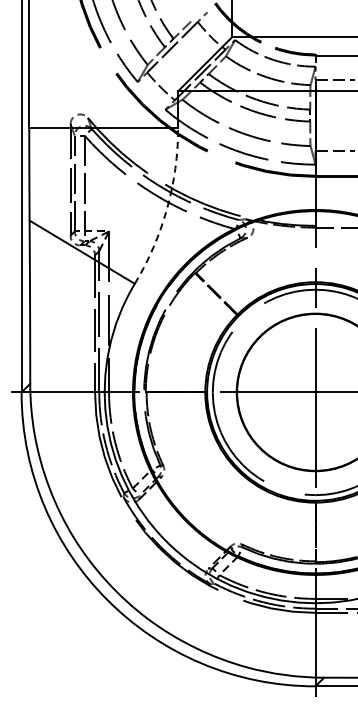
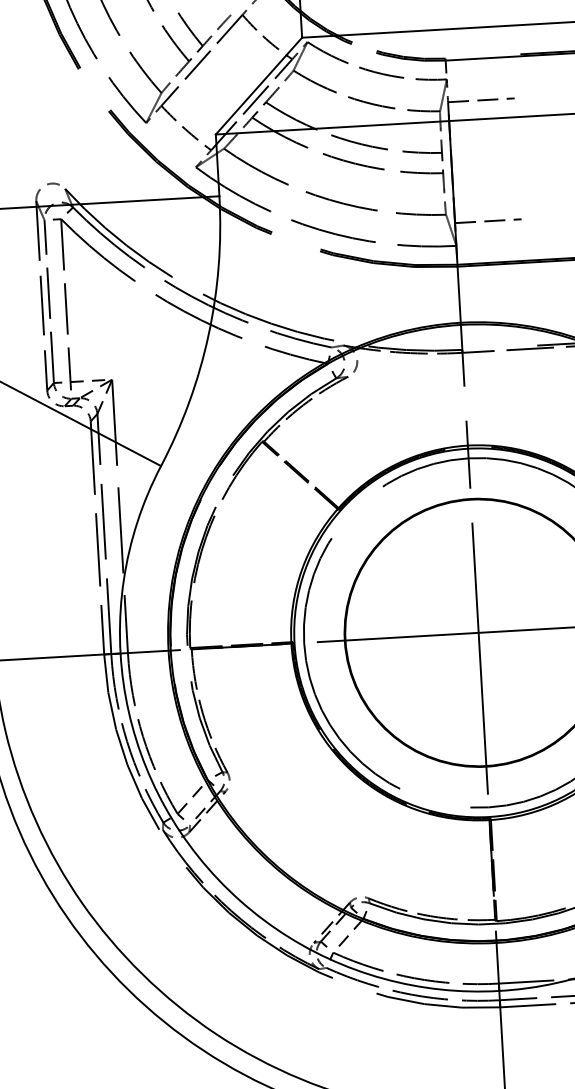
arc: (167, 208) -> (209, 334), dashed -> solid

